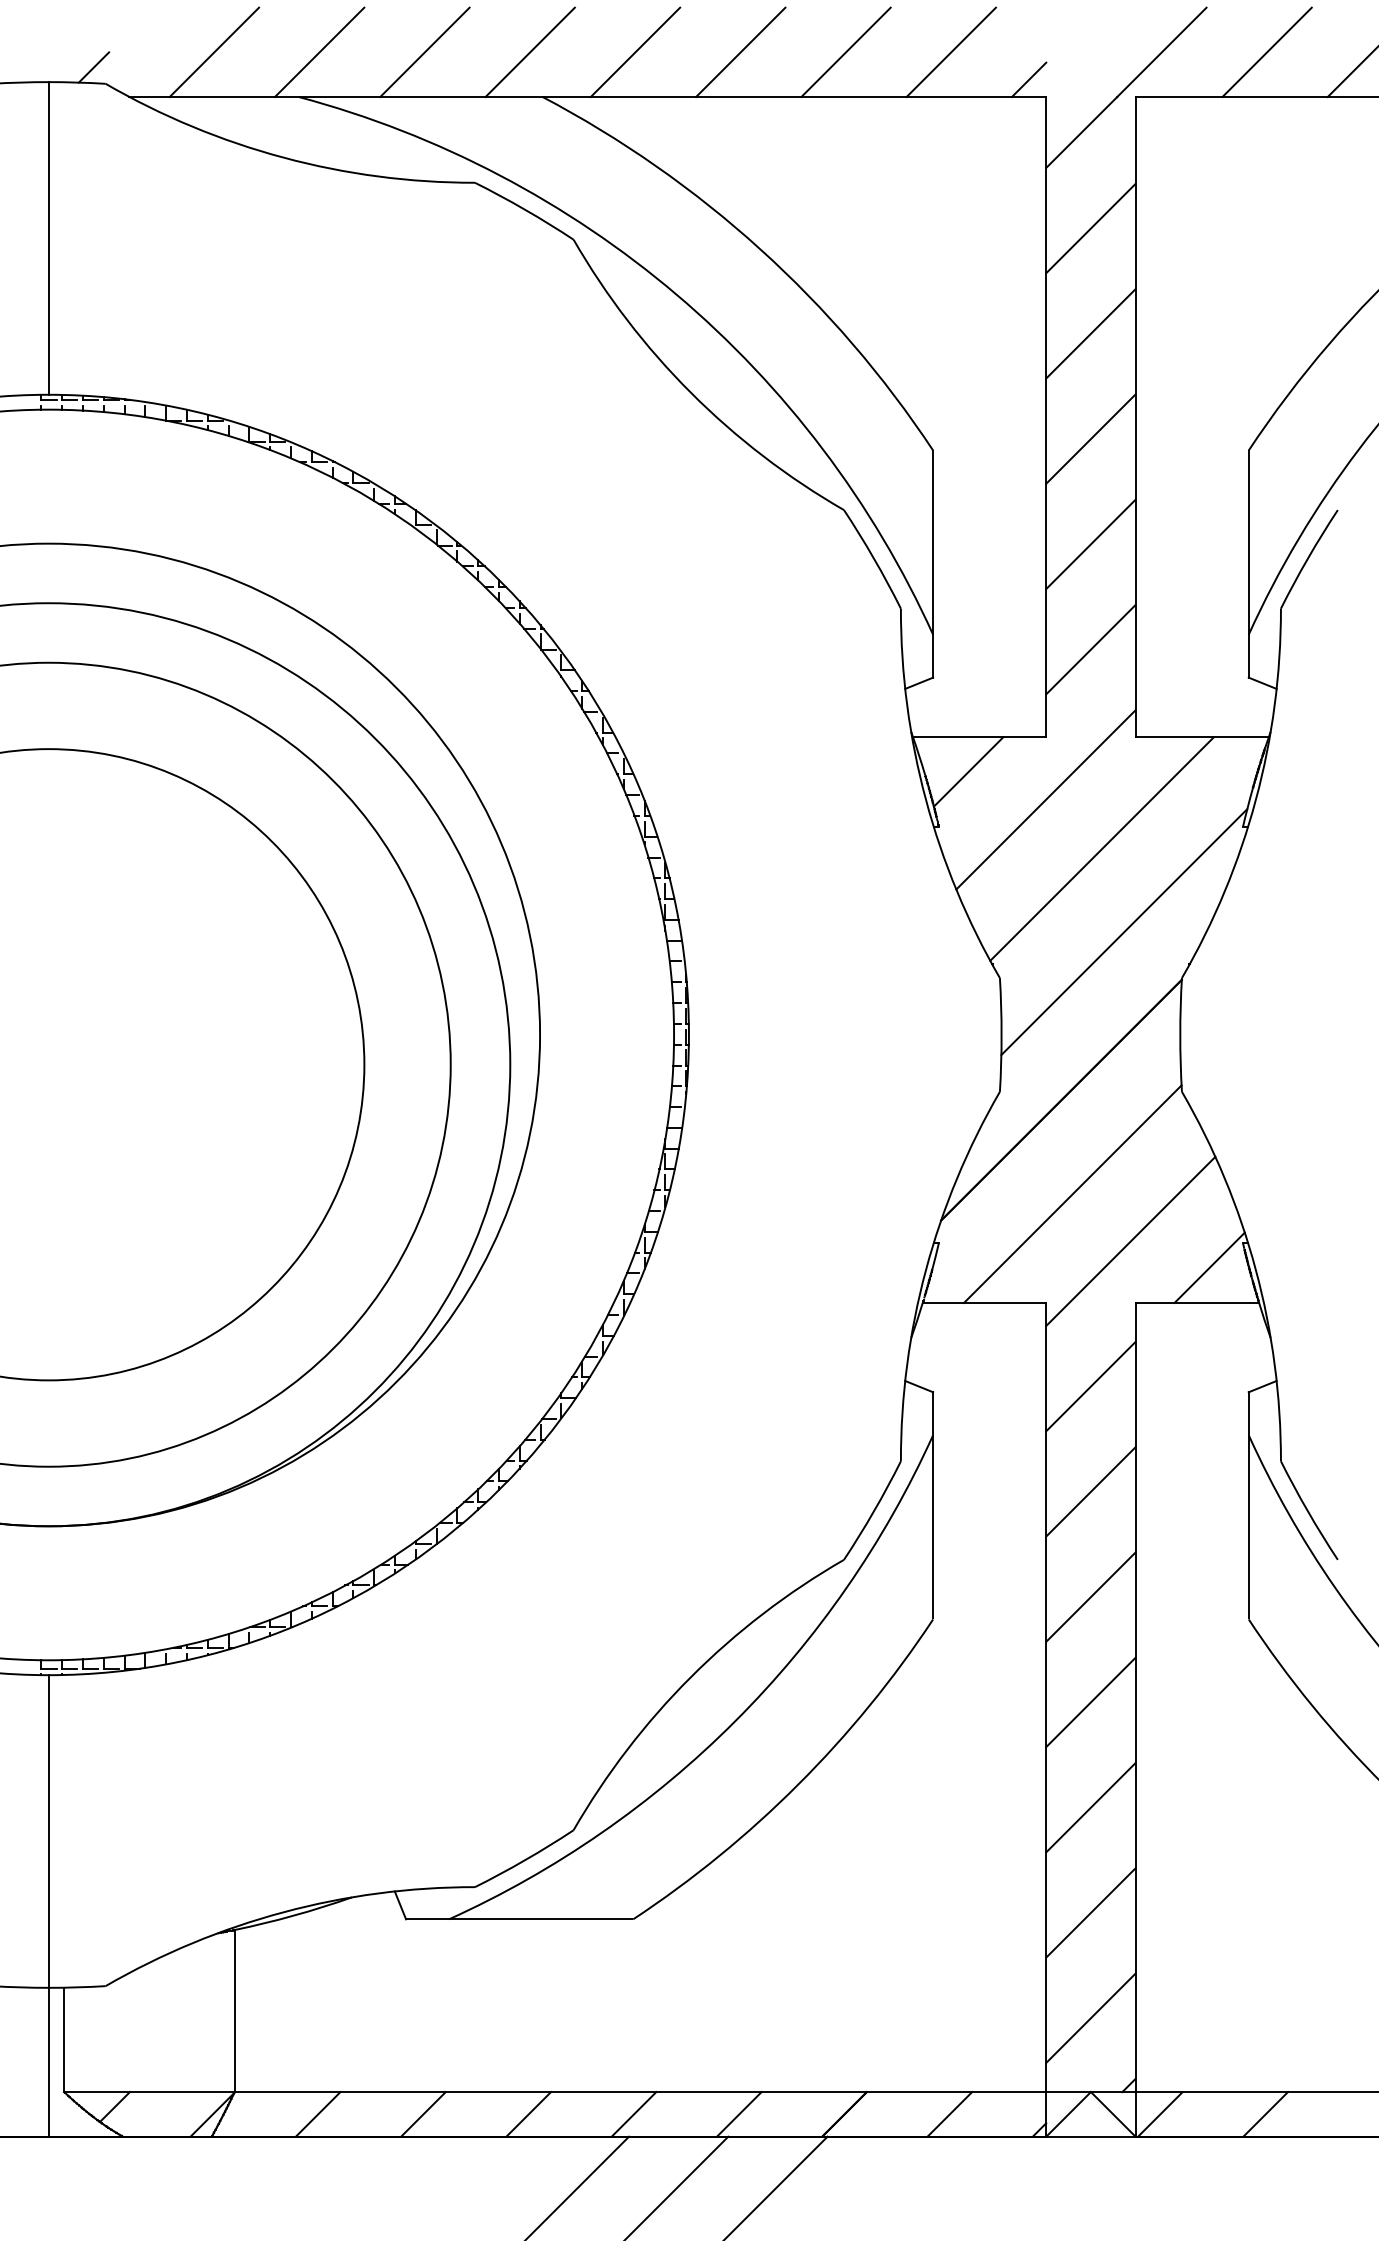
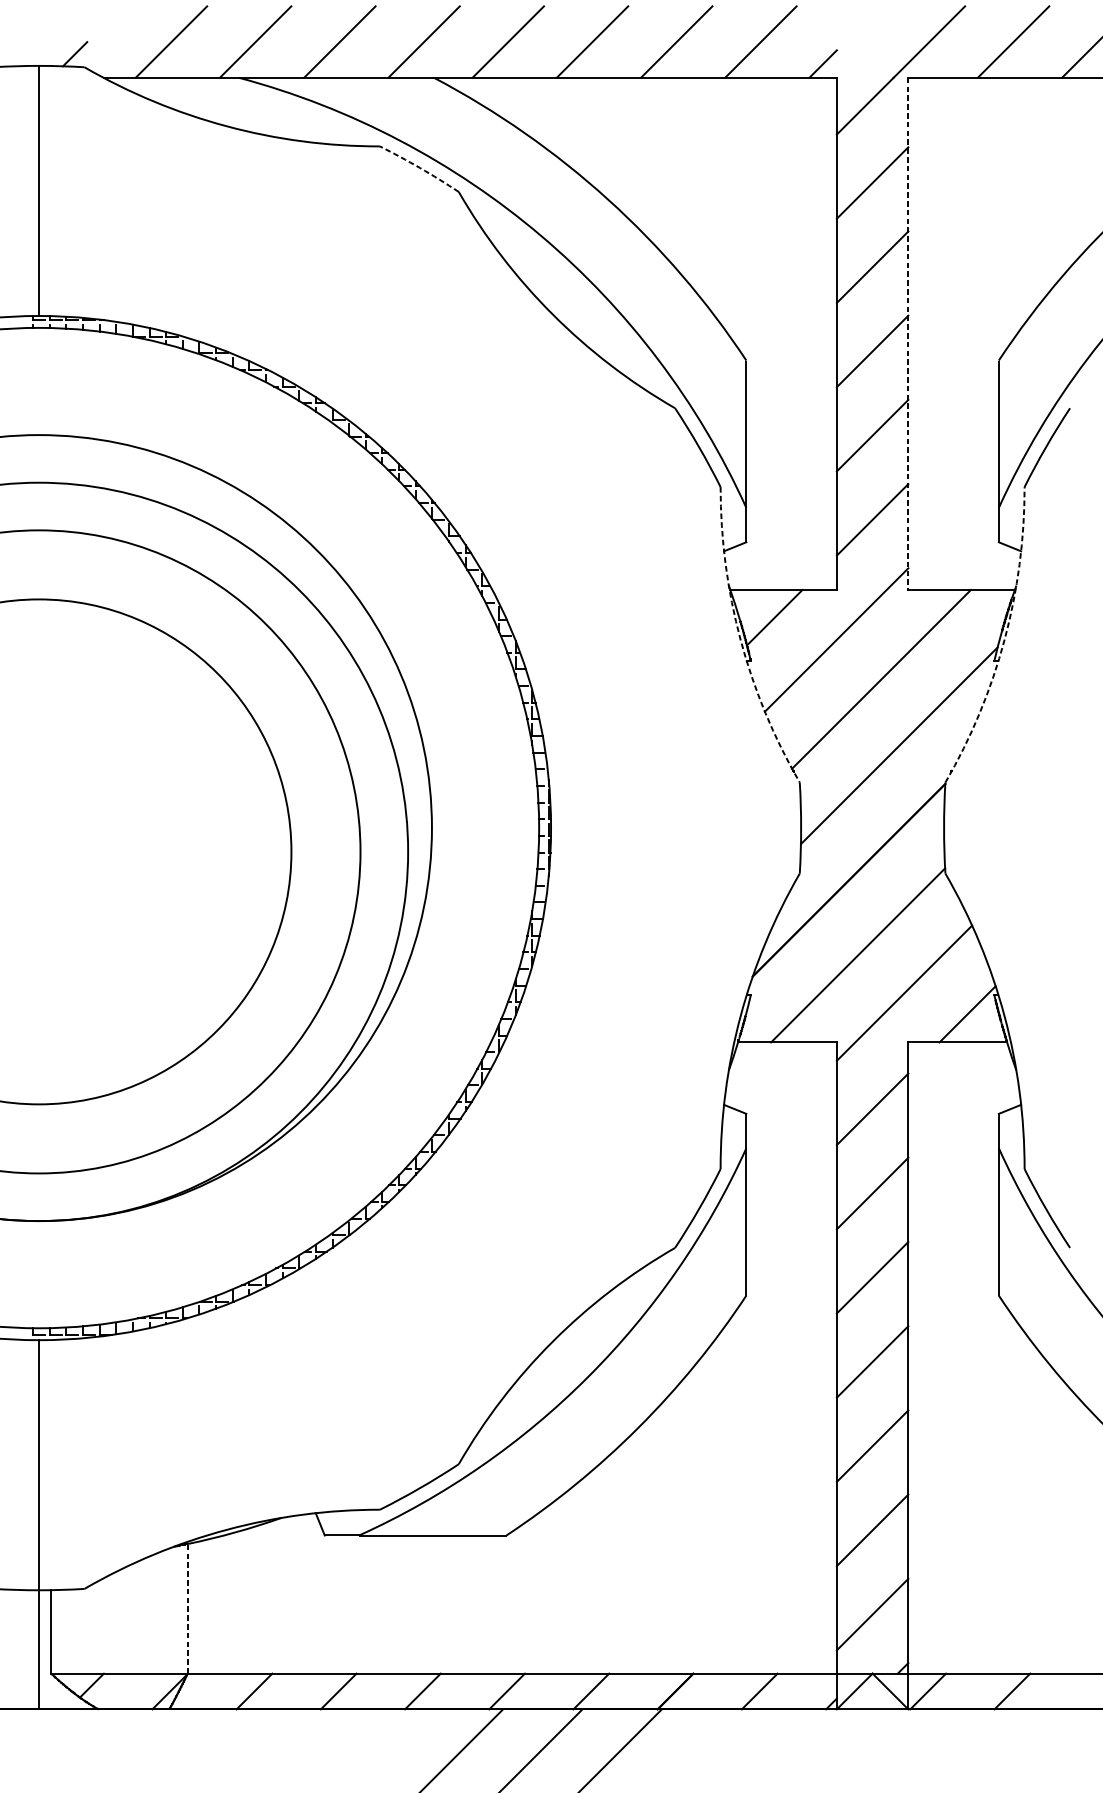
arc: (525, 209) -> (420, 167), solid -> dashed
line: (1135, 417) -> (908, 334), solid -> dashed
arc: (925, 799) -> (740, 639), solid -> dashed
arc: (1255, 799) -> (1004, 639), solid -> dashed
line: (234, 2010) -> (187, 1608), solid -> dashed

